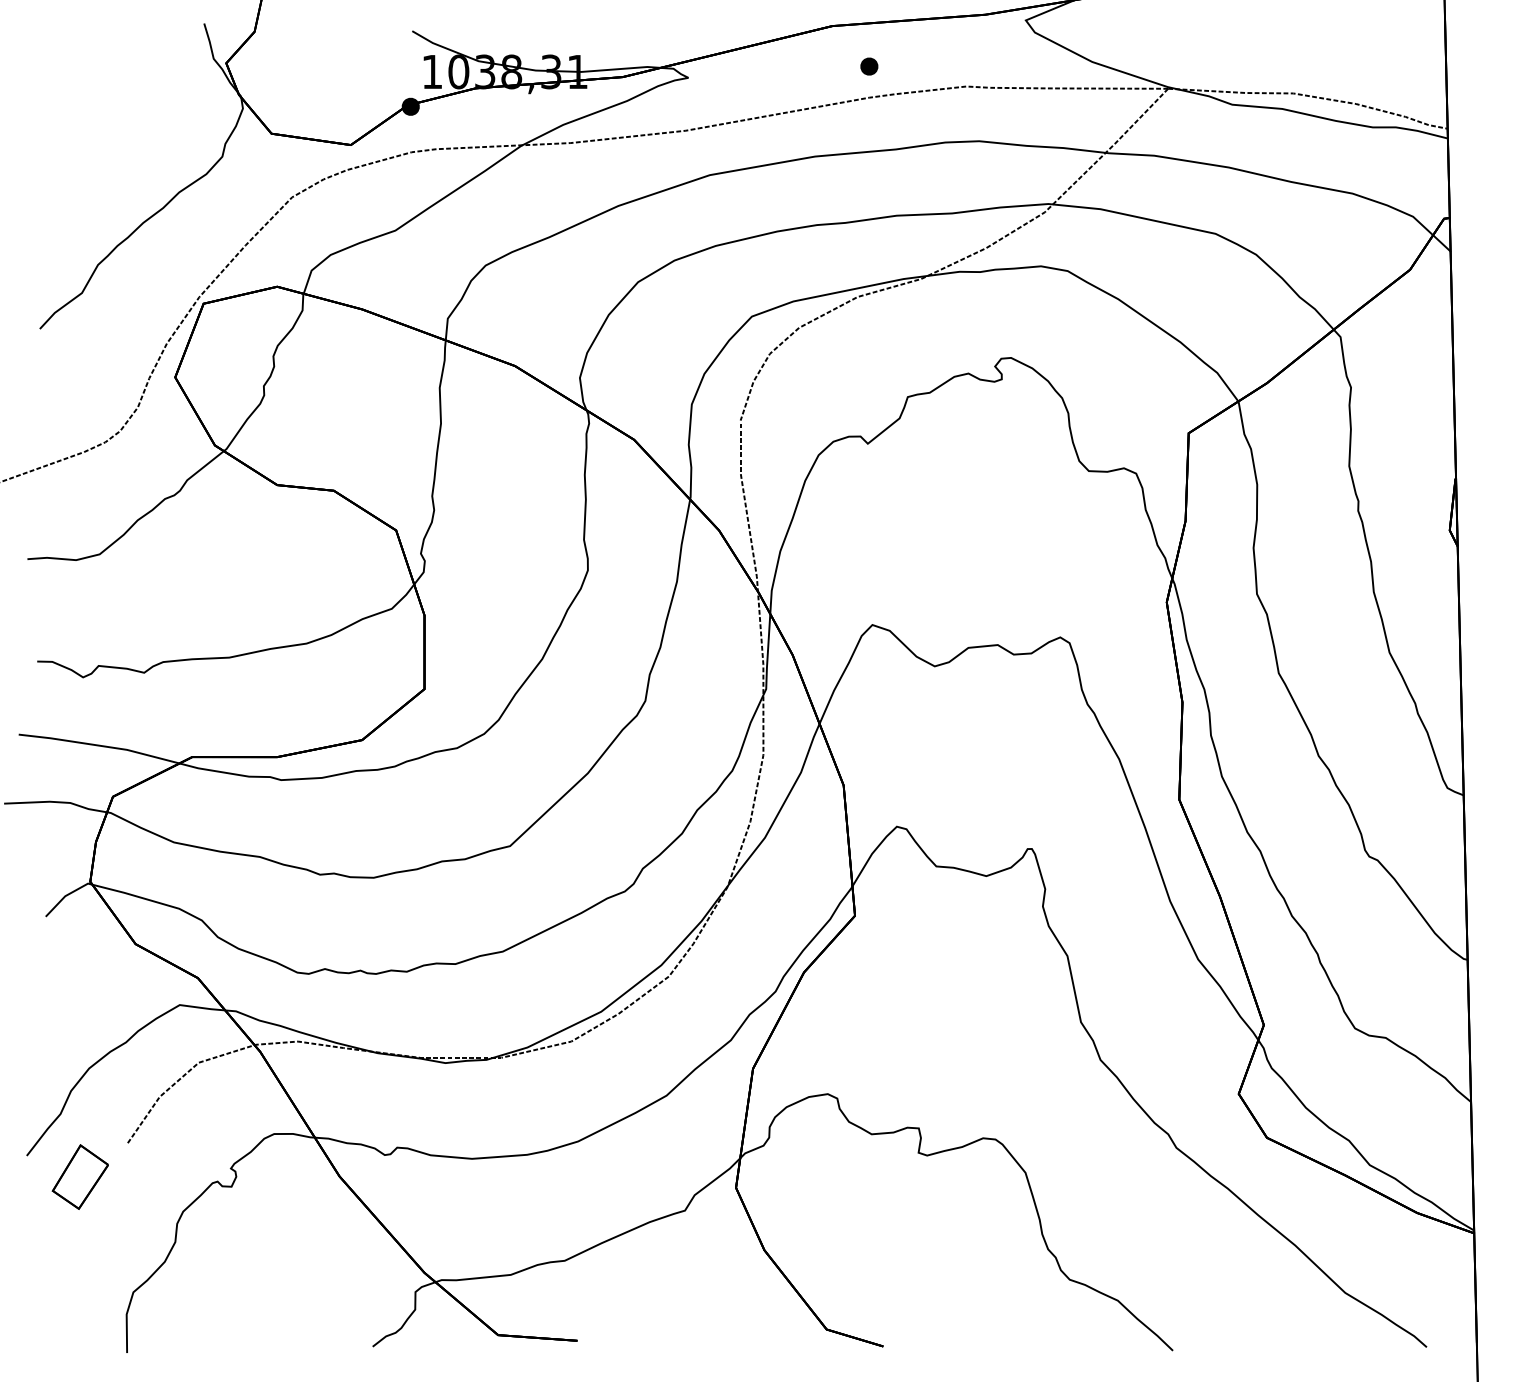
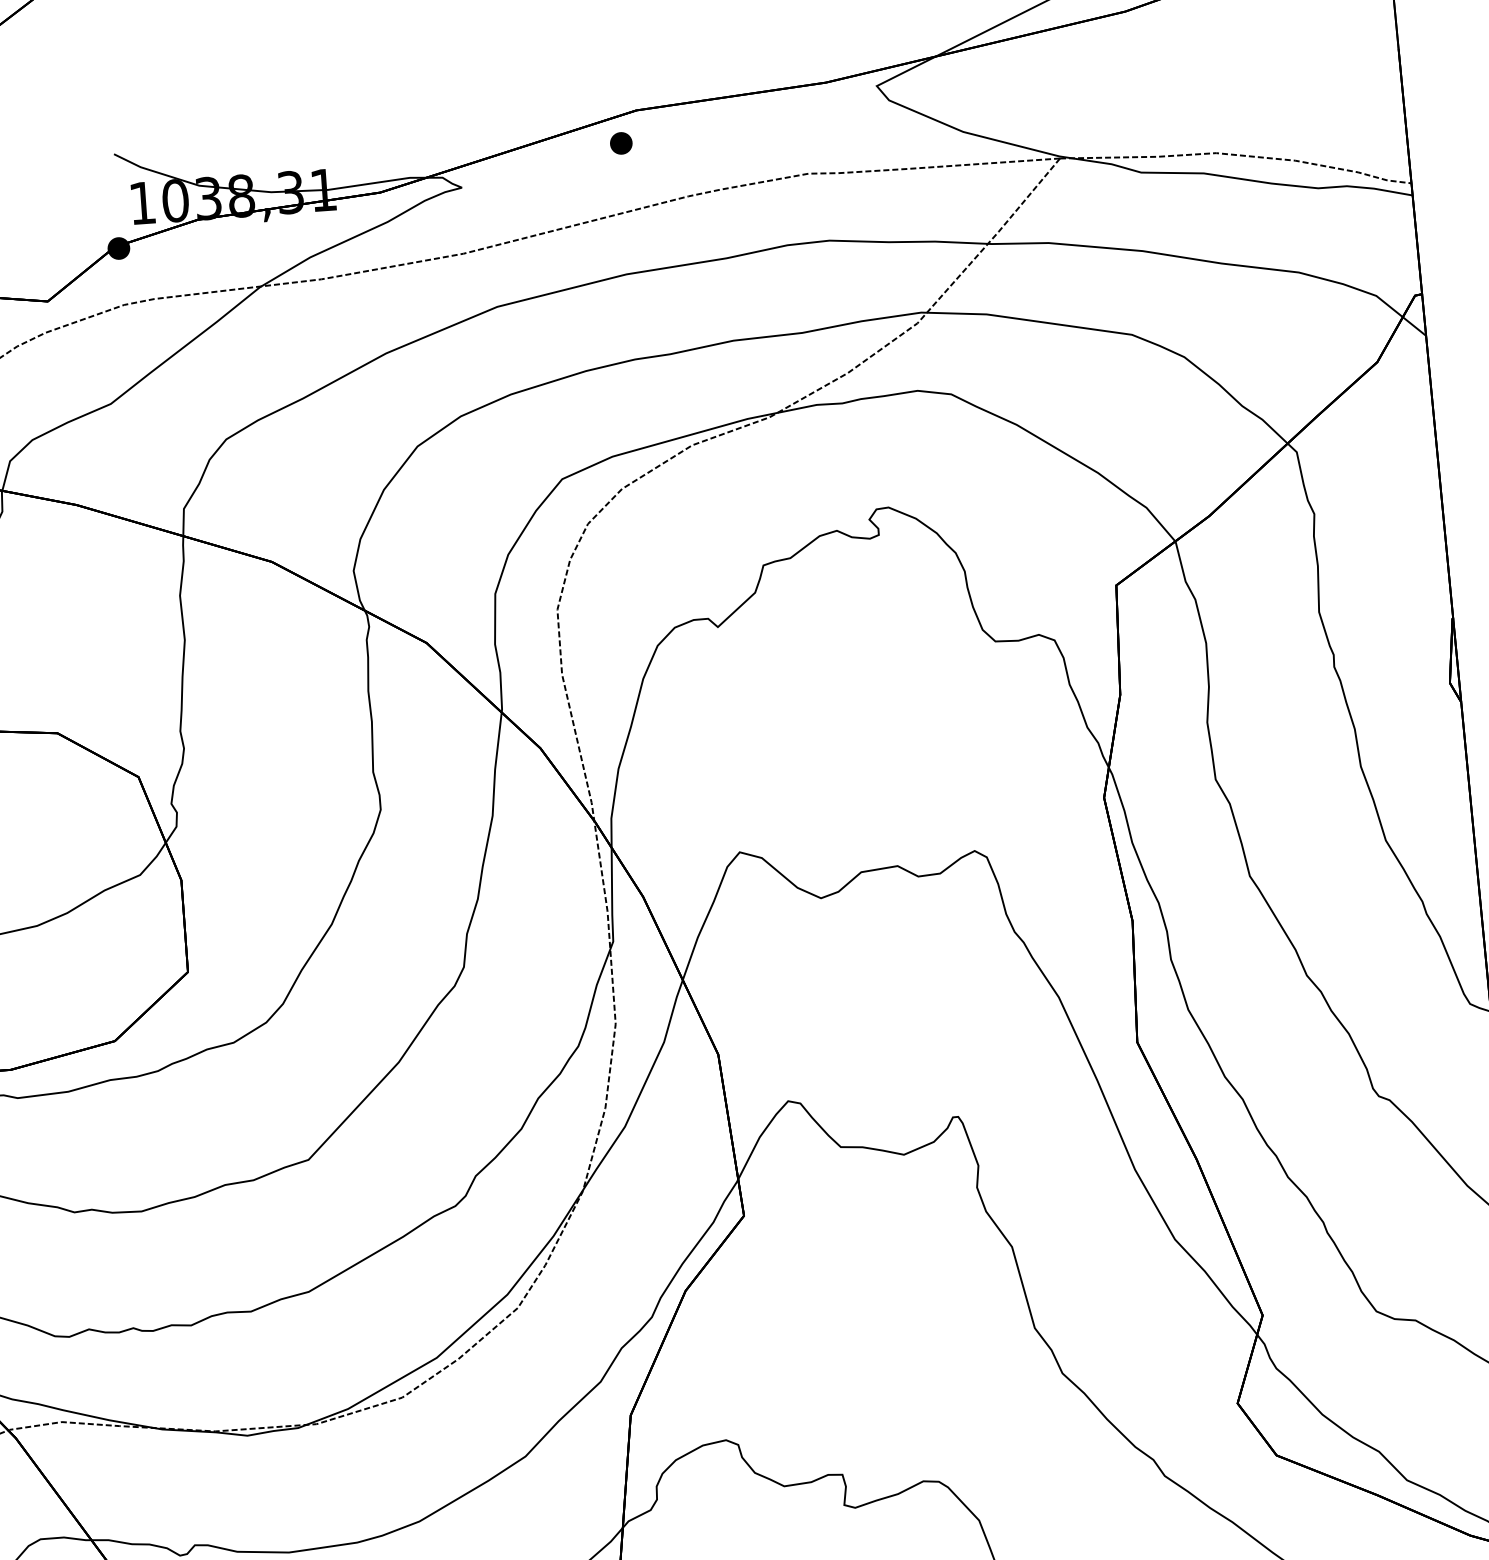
part: (869, 66) -> (621, 143), moved

